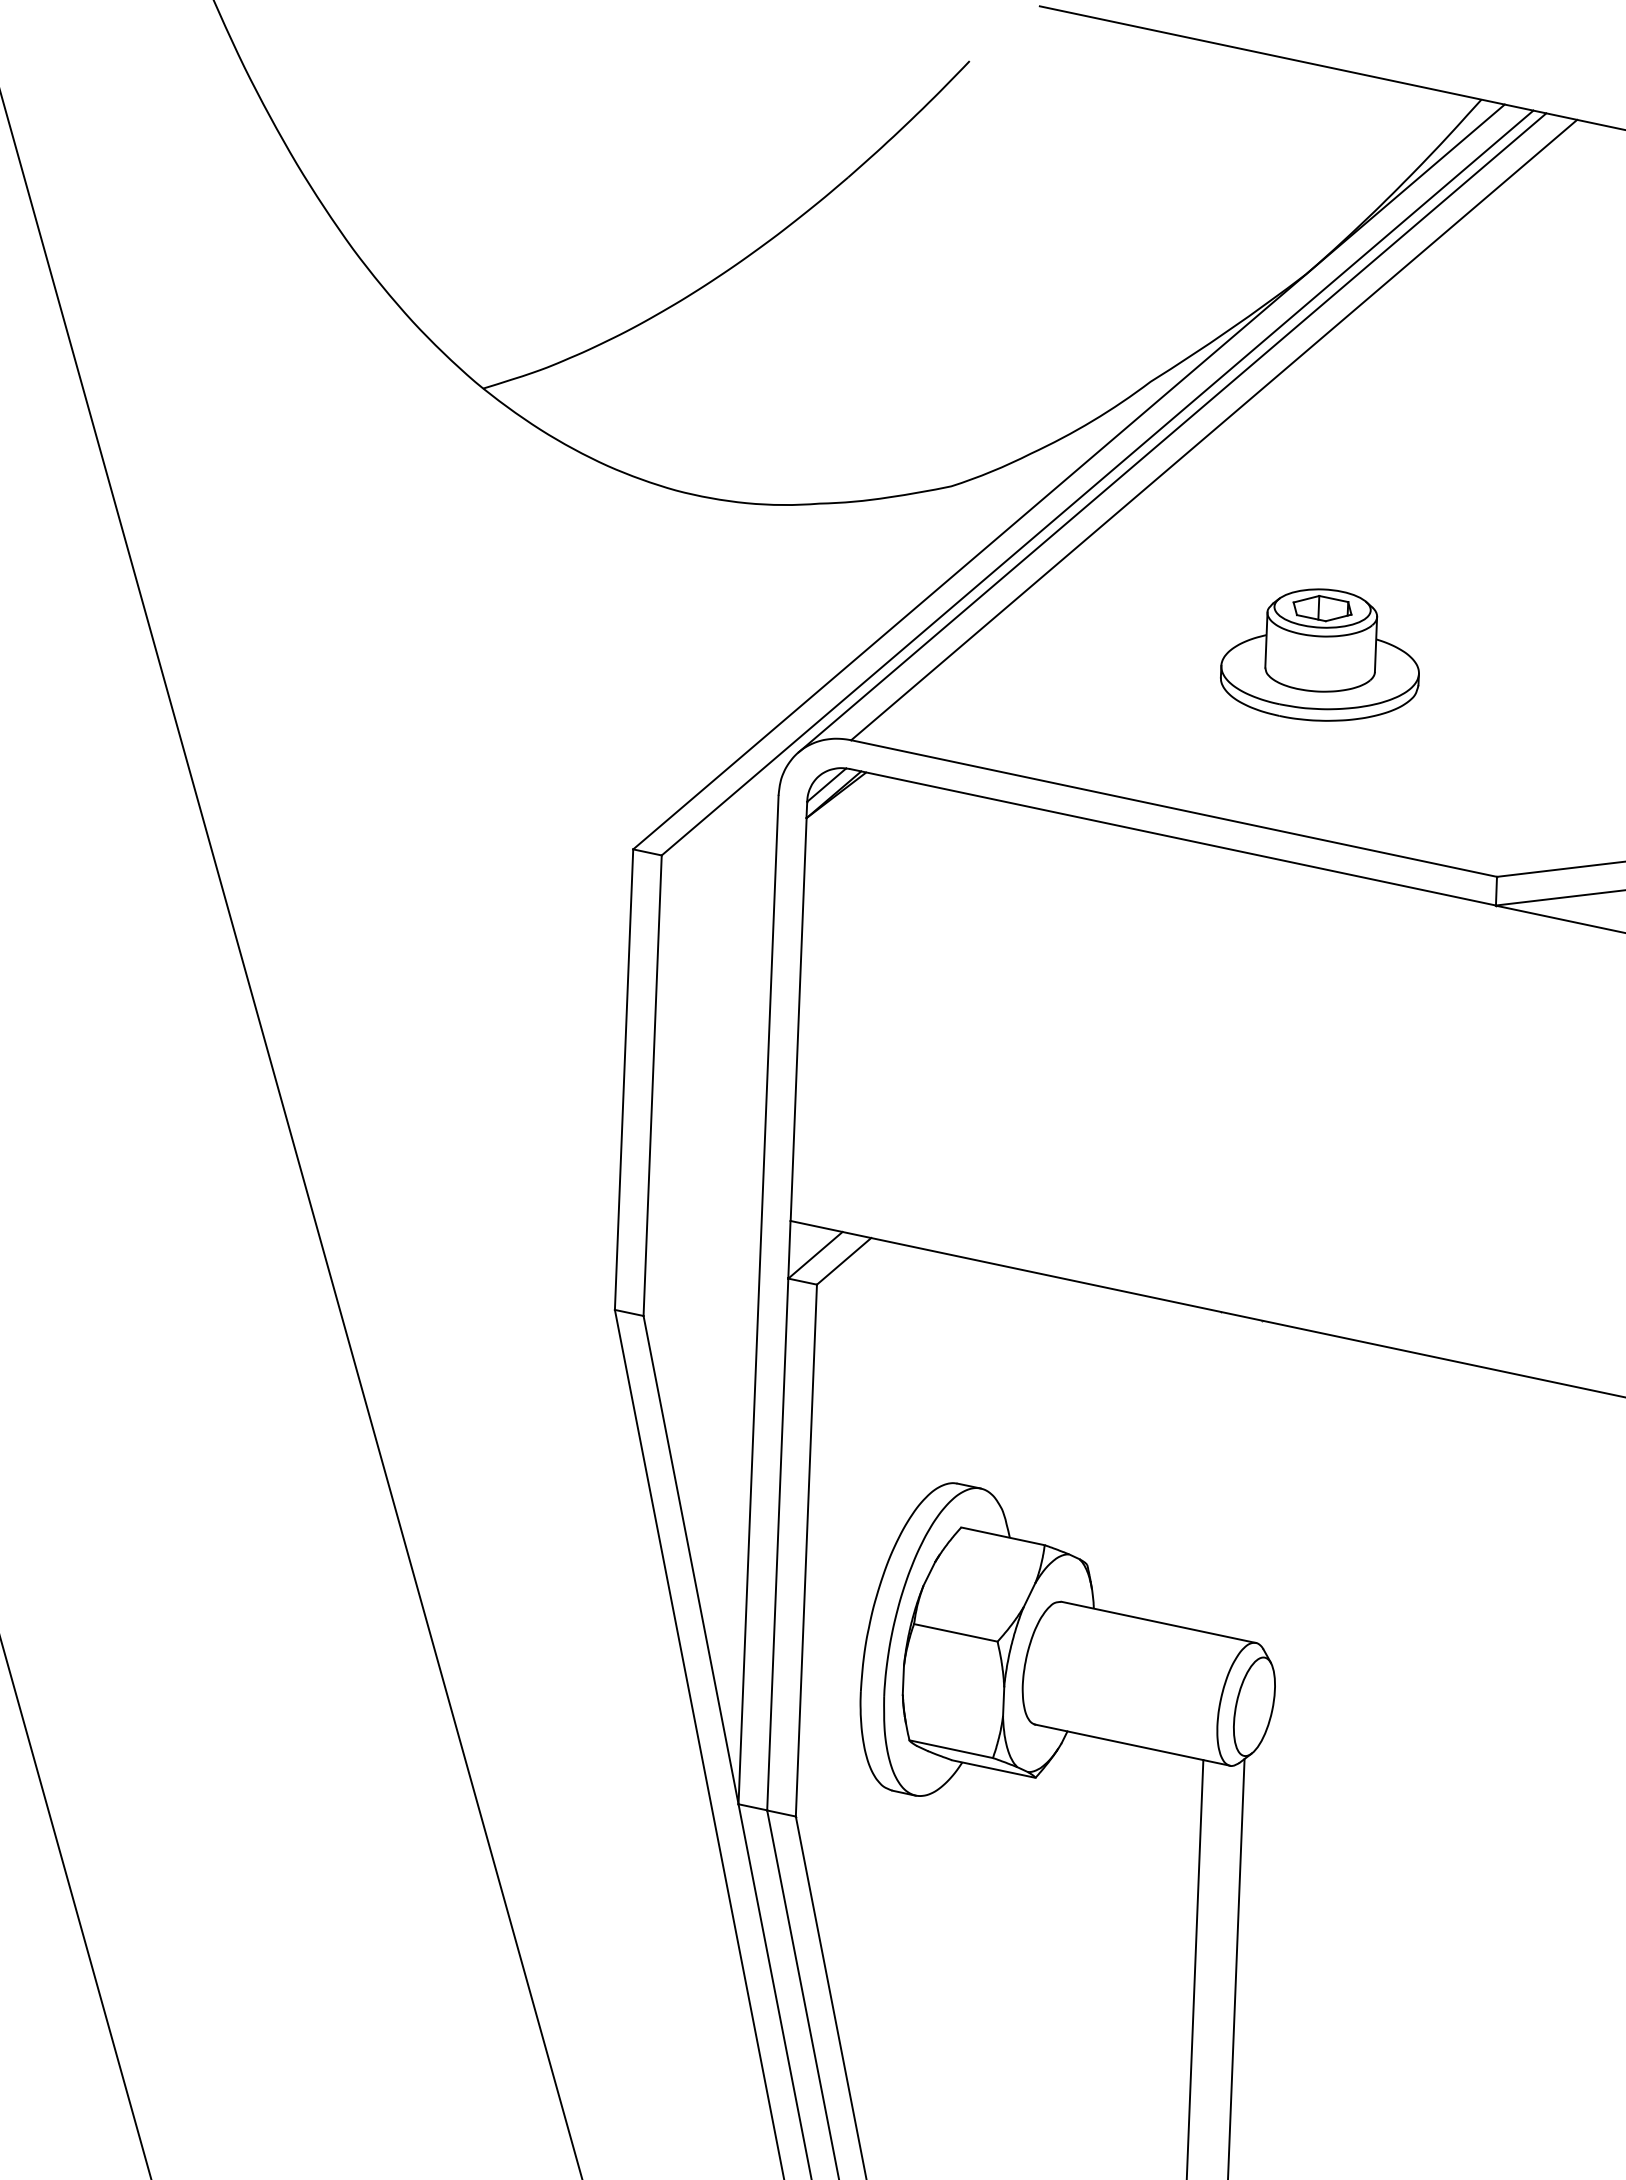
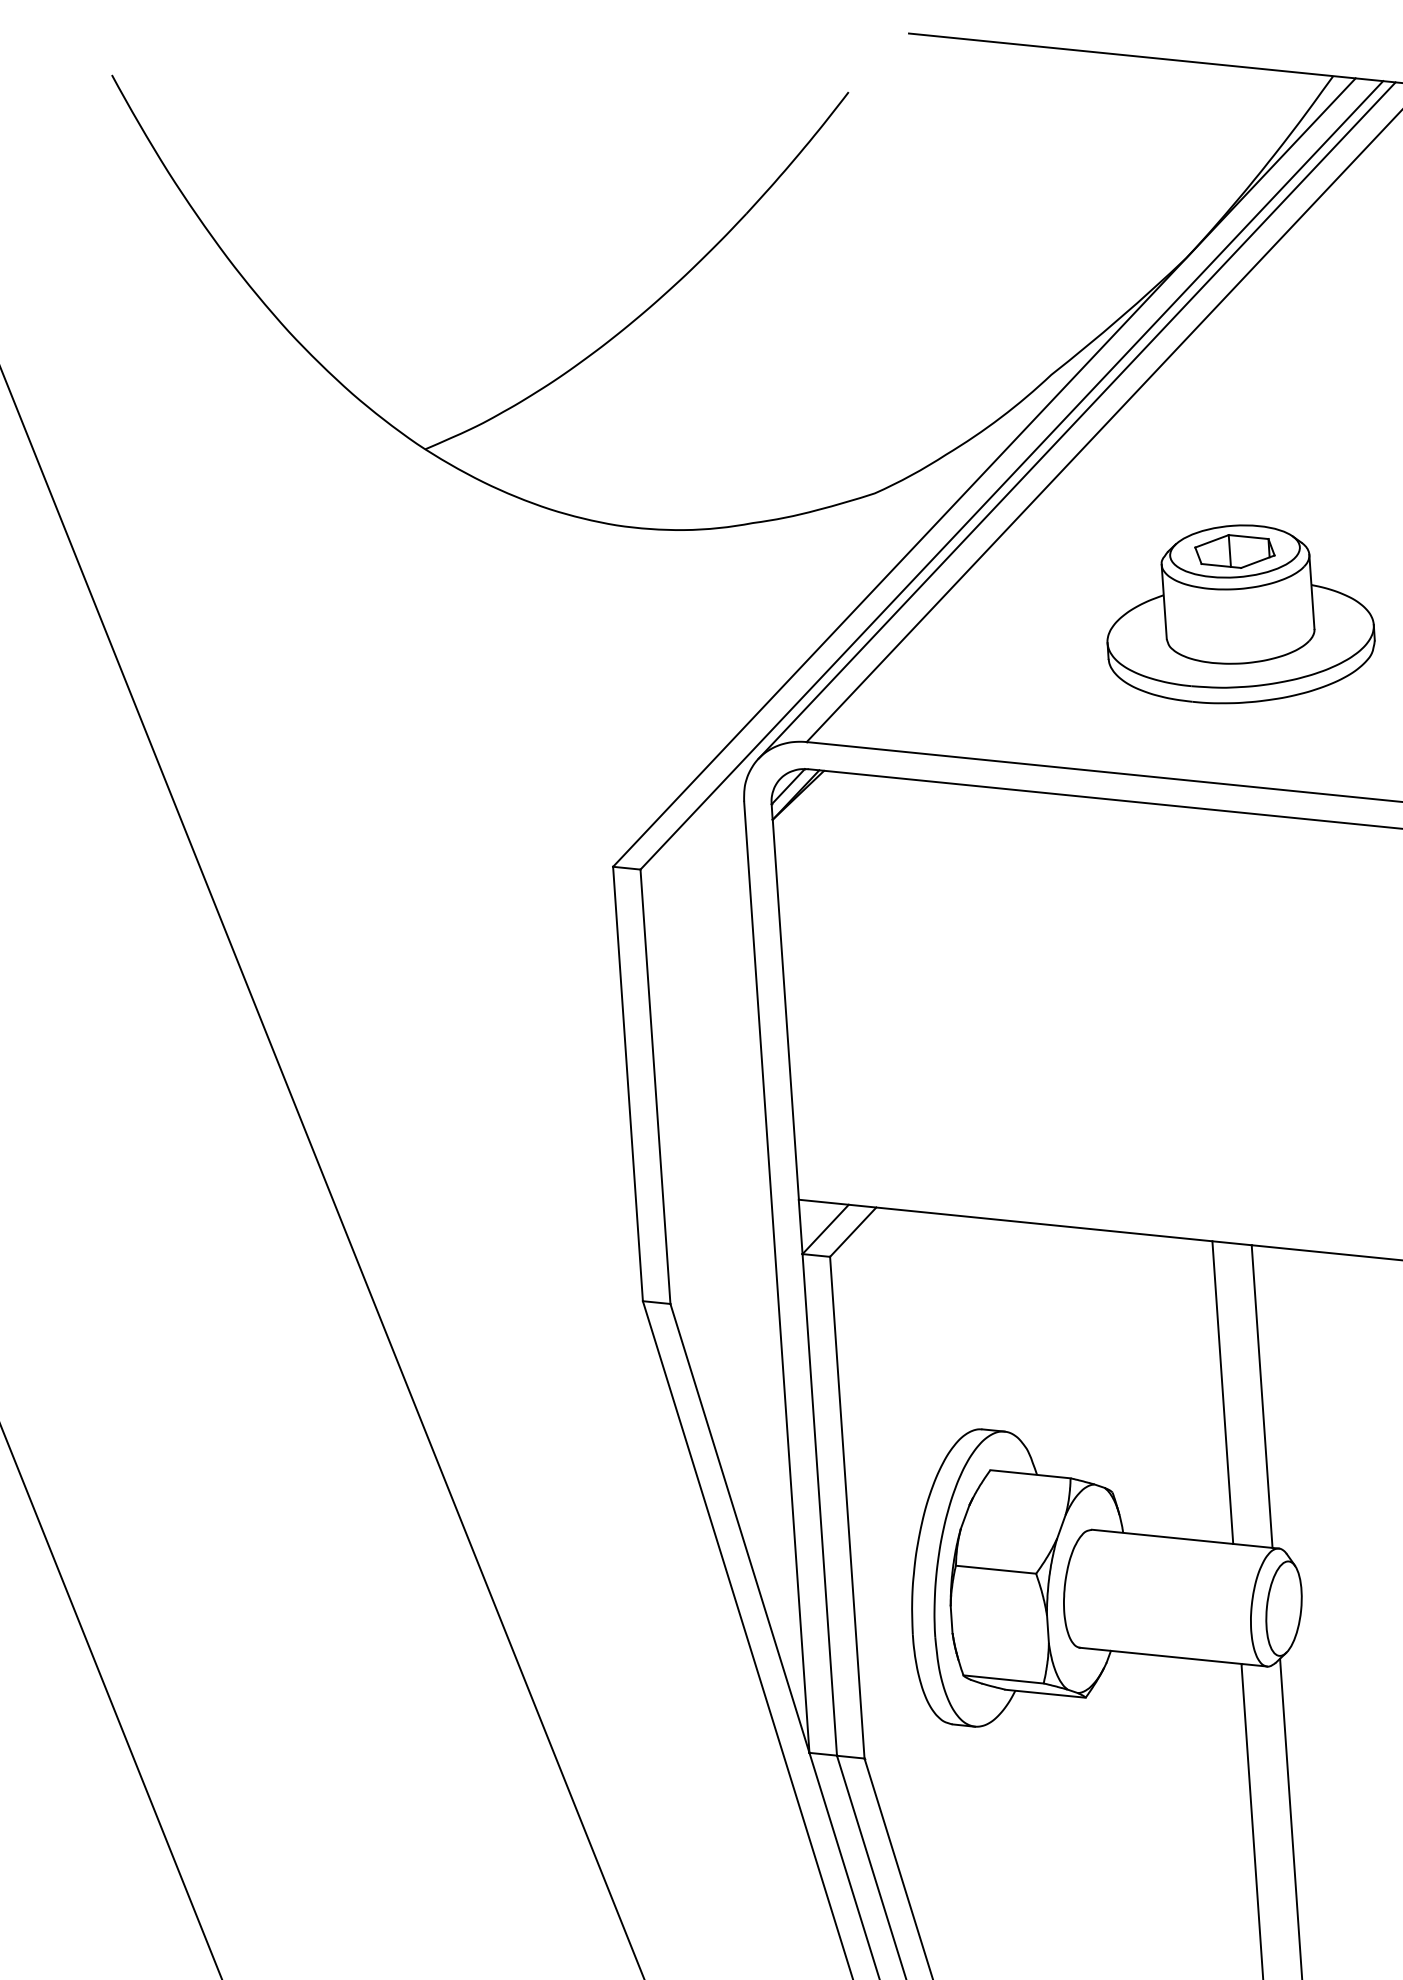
part: (1319, 654) -> (1237, 613), size x1.43
line: (1214, 1471) -> (1222, 1391), added
line: (1255, 1480) -> (1261, 1396), added

